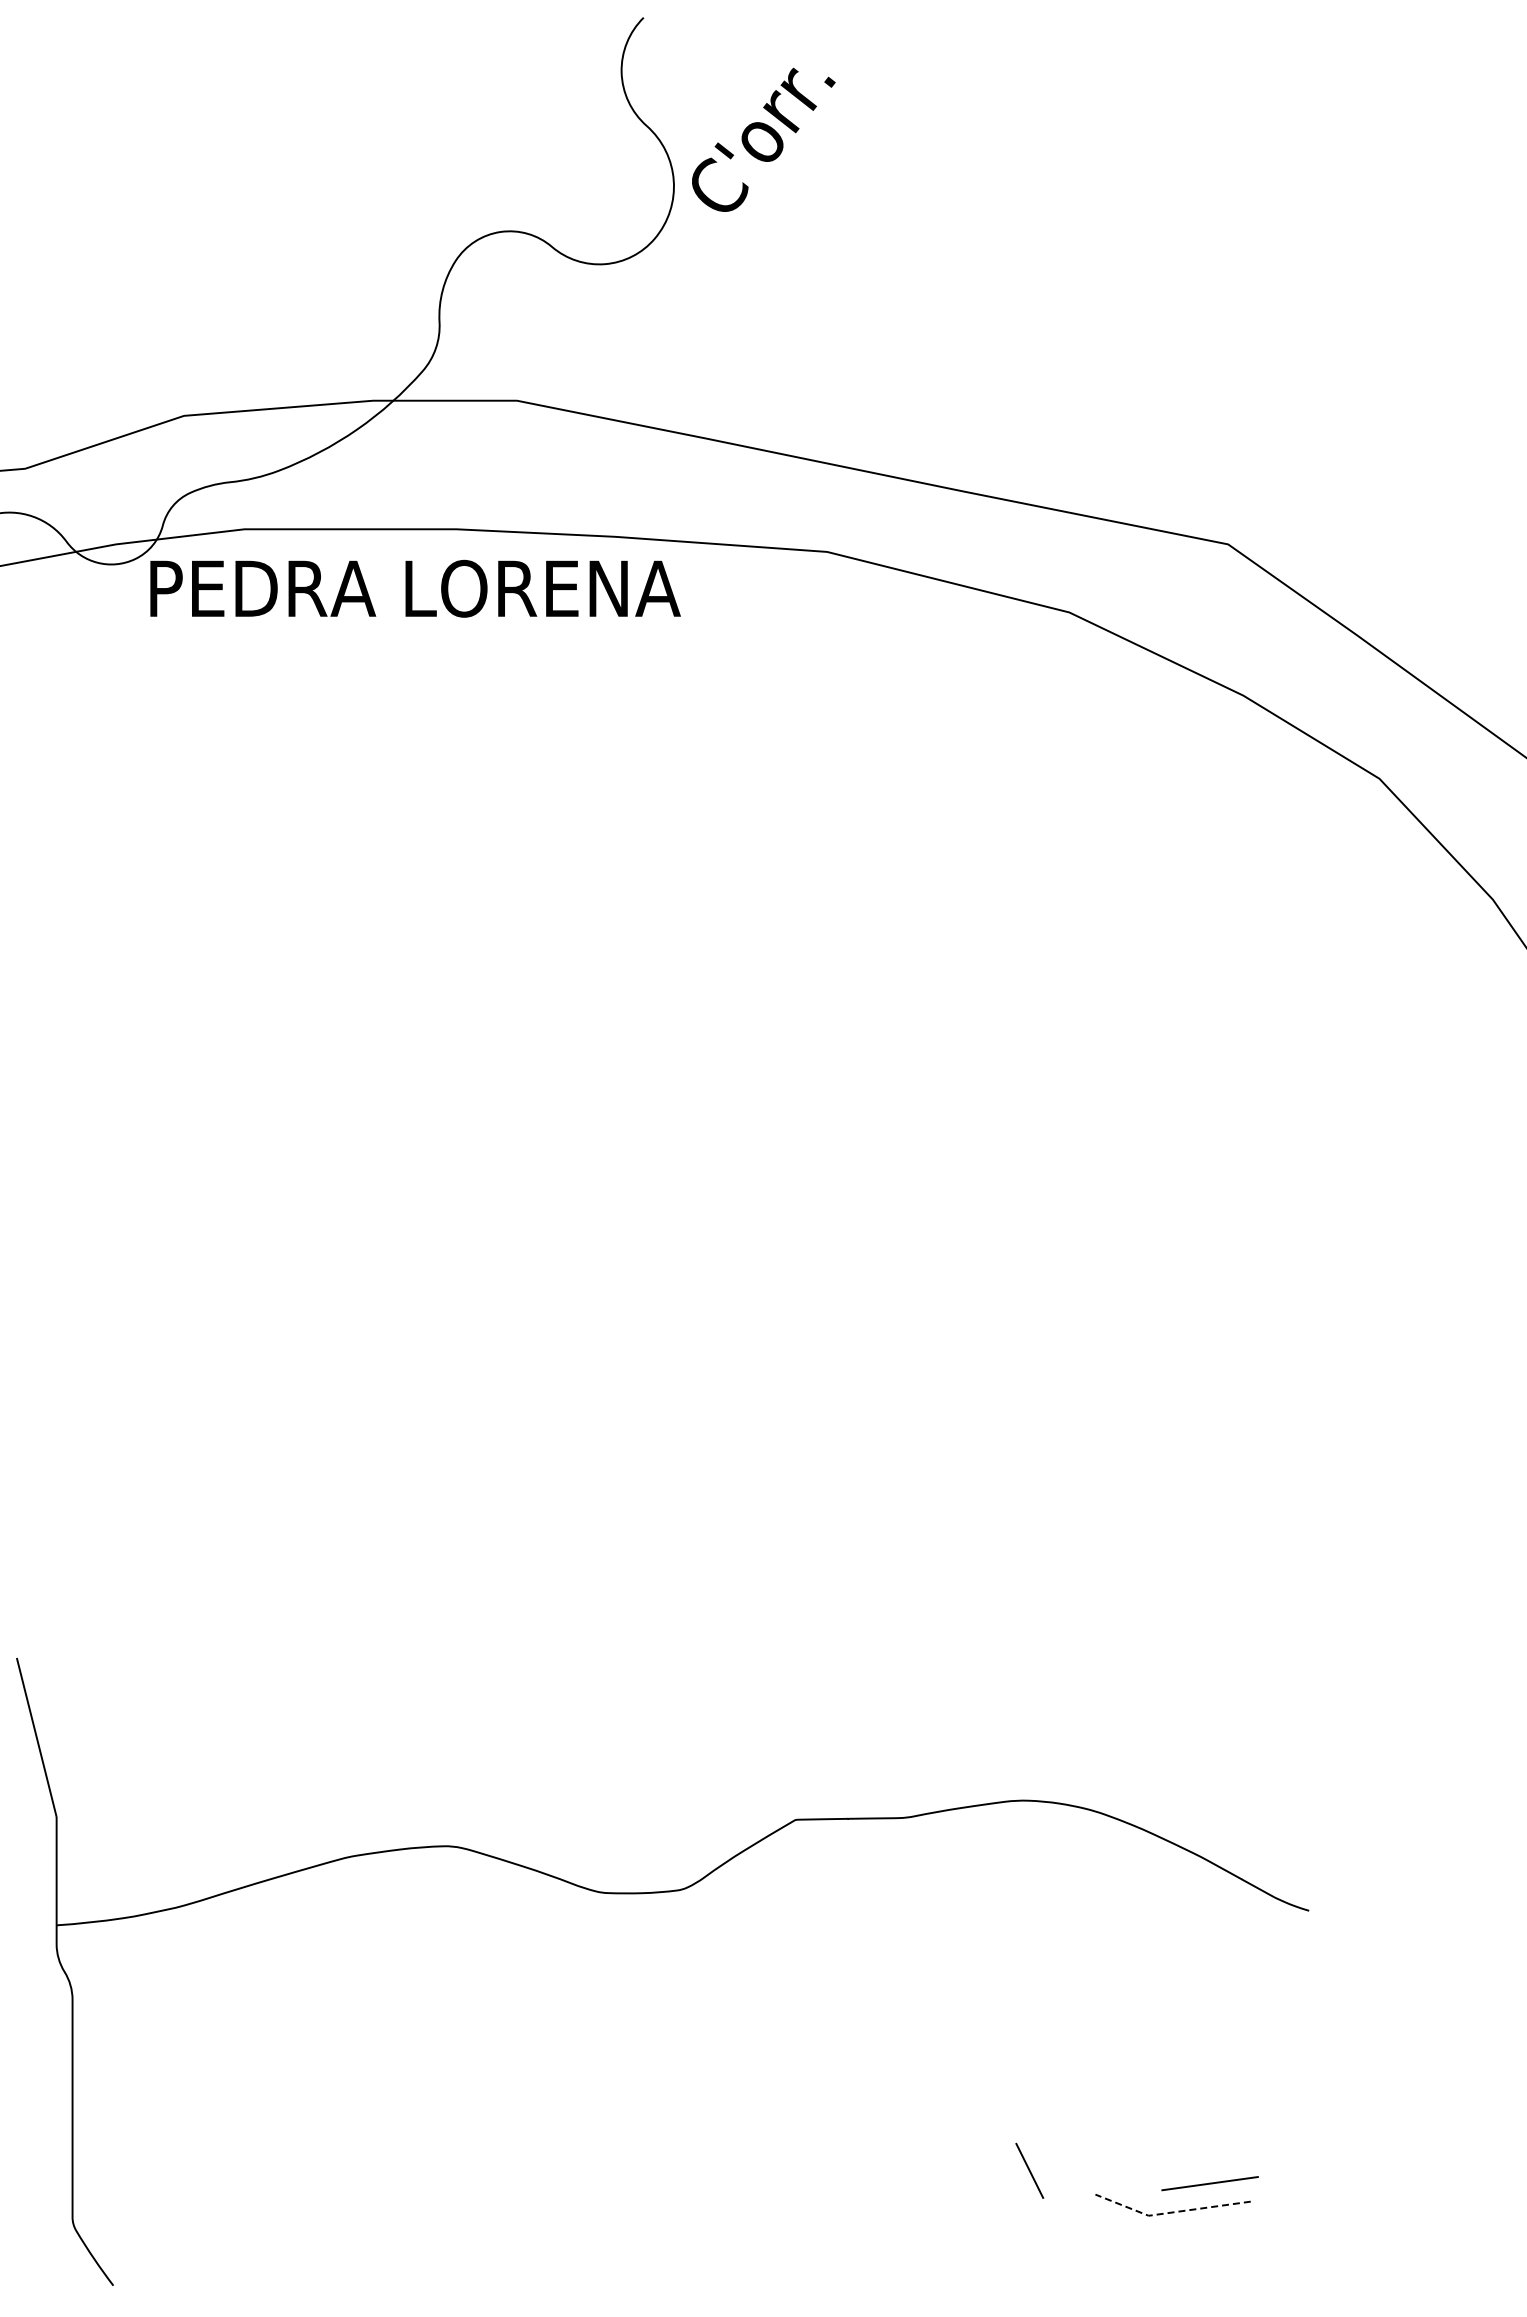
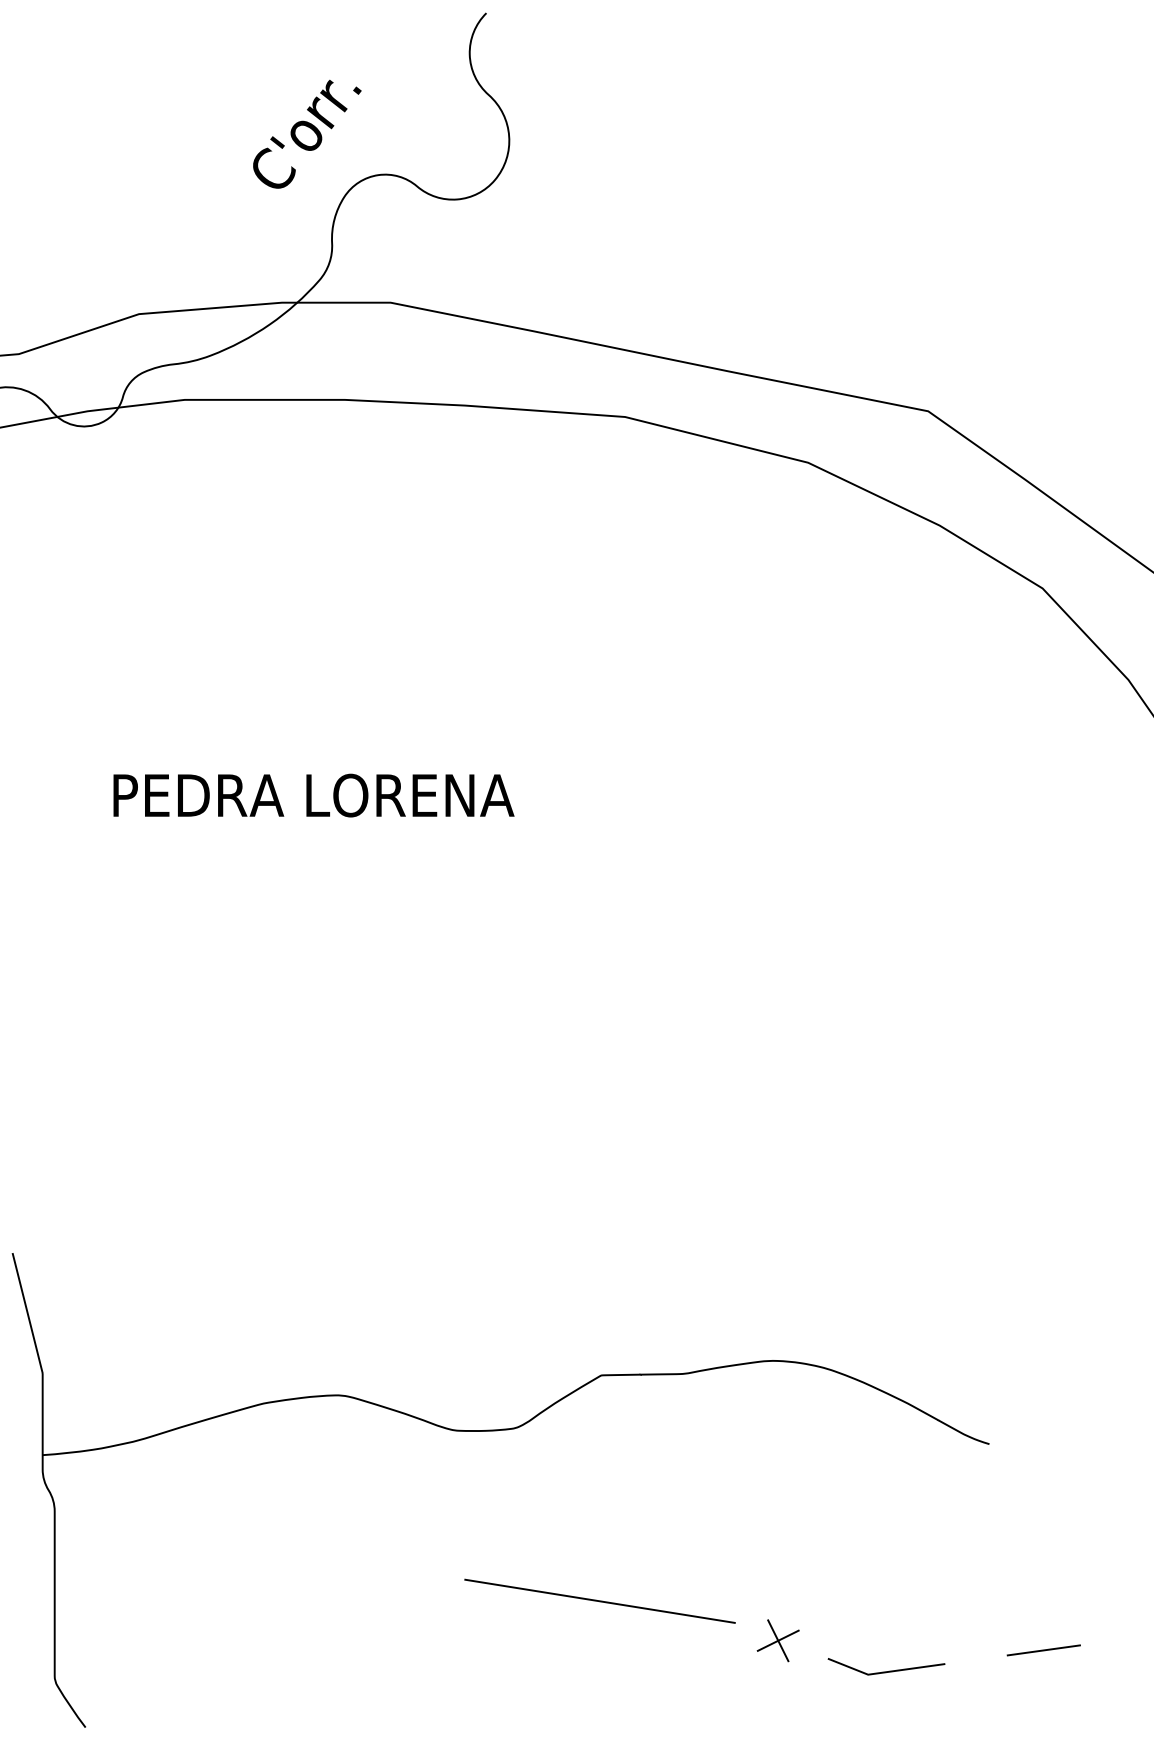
text: (763, 139) -> (307, 133), moved
text: (415, 588) -> (313, 795), moved
line: (793, 2118) -> (599, 1601), added
line: (1029, 2170) -> (778, 1640), added
line: (1209, 2183) -> (1043, 1650), moved
line: (1170, 2212) -> (884, 1672), dashed -> solid

